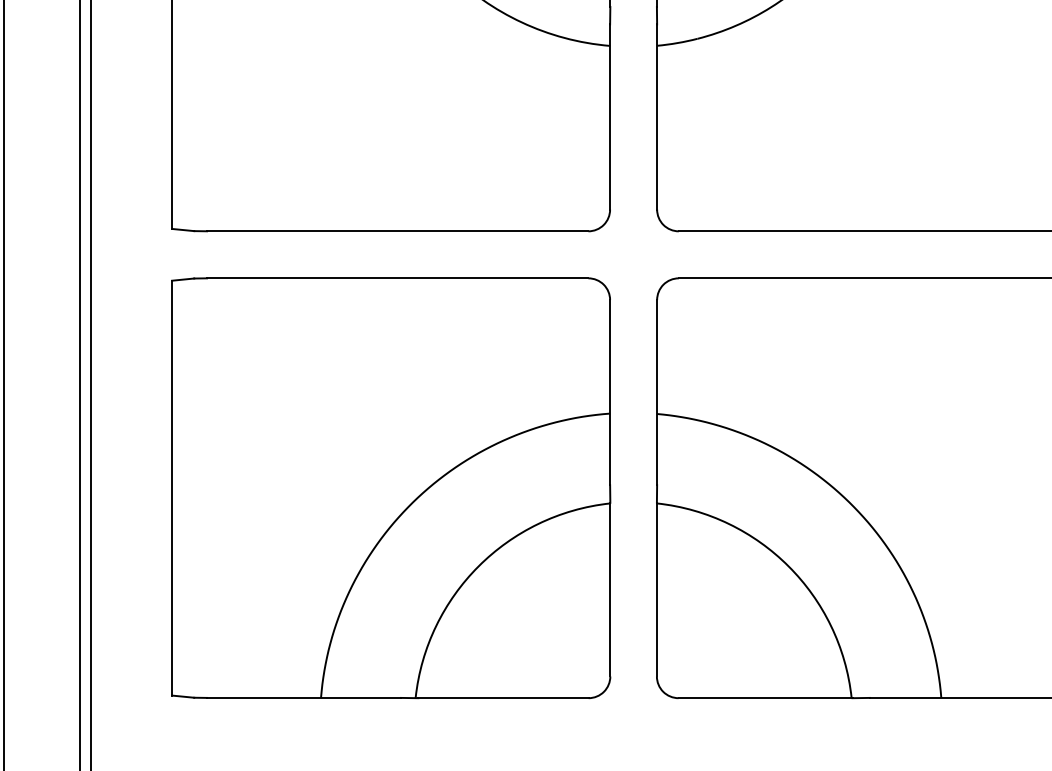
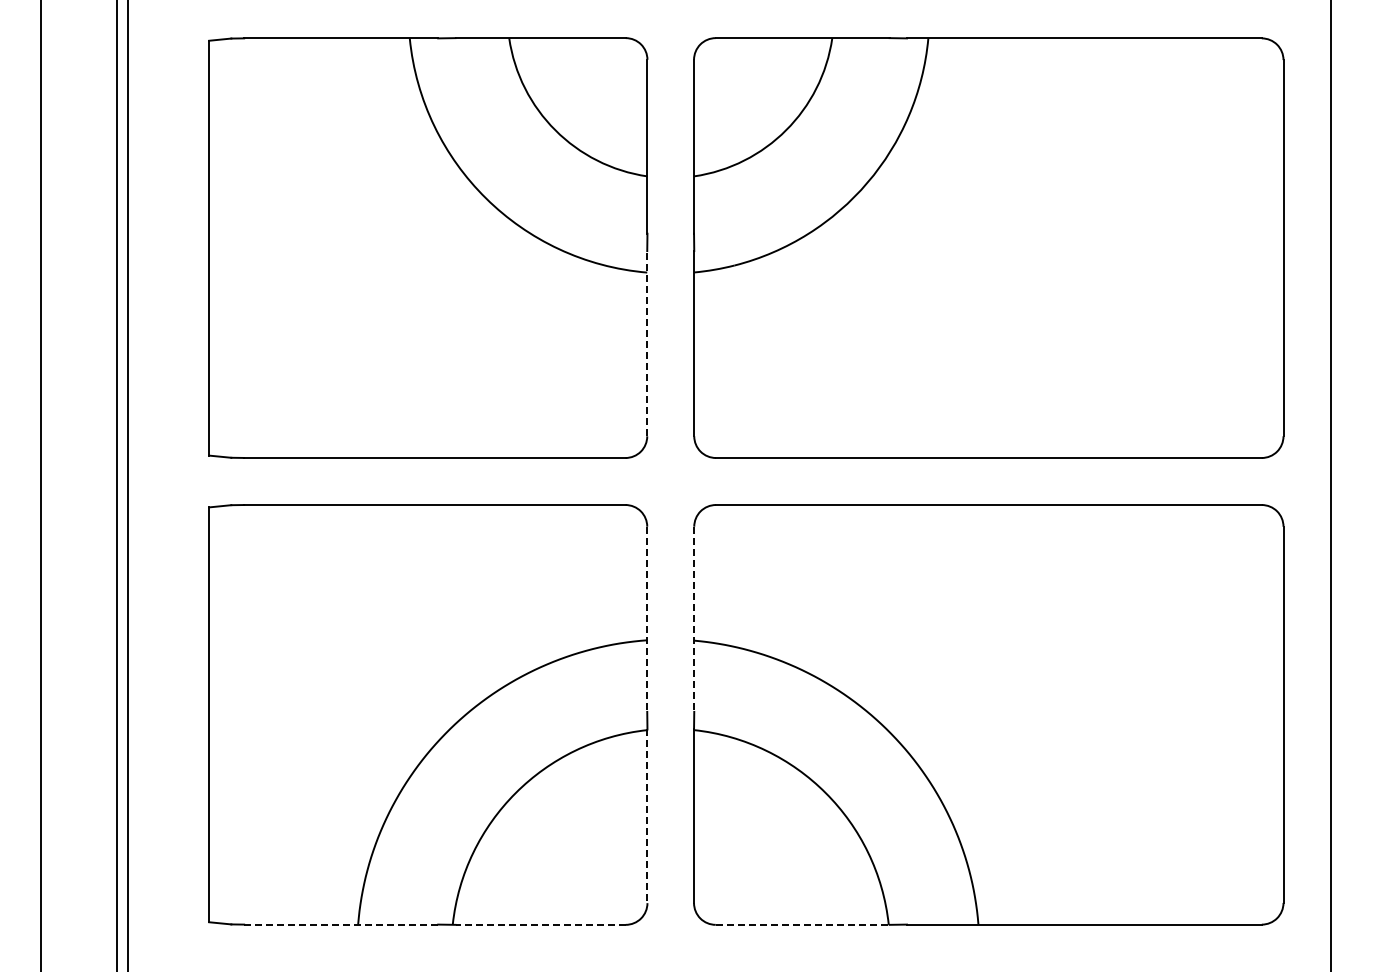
line: (610, 116) -> (647, 343), solid -> dashed
line: (610, 392) -> (647, 619), solid -> dashed
line: (657, 392) -> (694, 619), solid -> dashed
line: (610, 589) -> (647, 816), solid -> dashed
line: (303, 697) -> (340, 924), solid -> dashed
line: (503, 697) -> (540, 924), solid -> dashed
line: (765, 697) -> (802, 924), solid -> dashed

